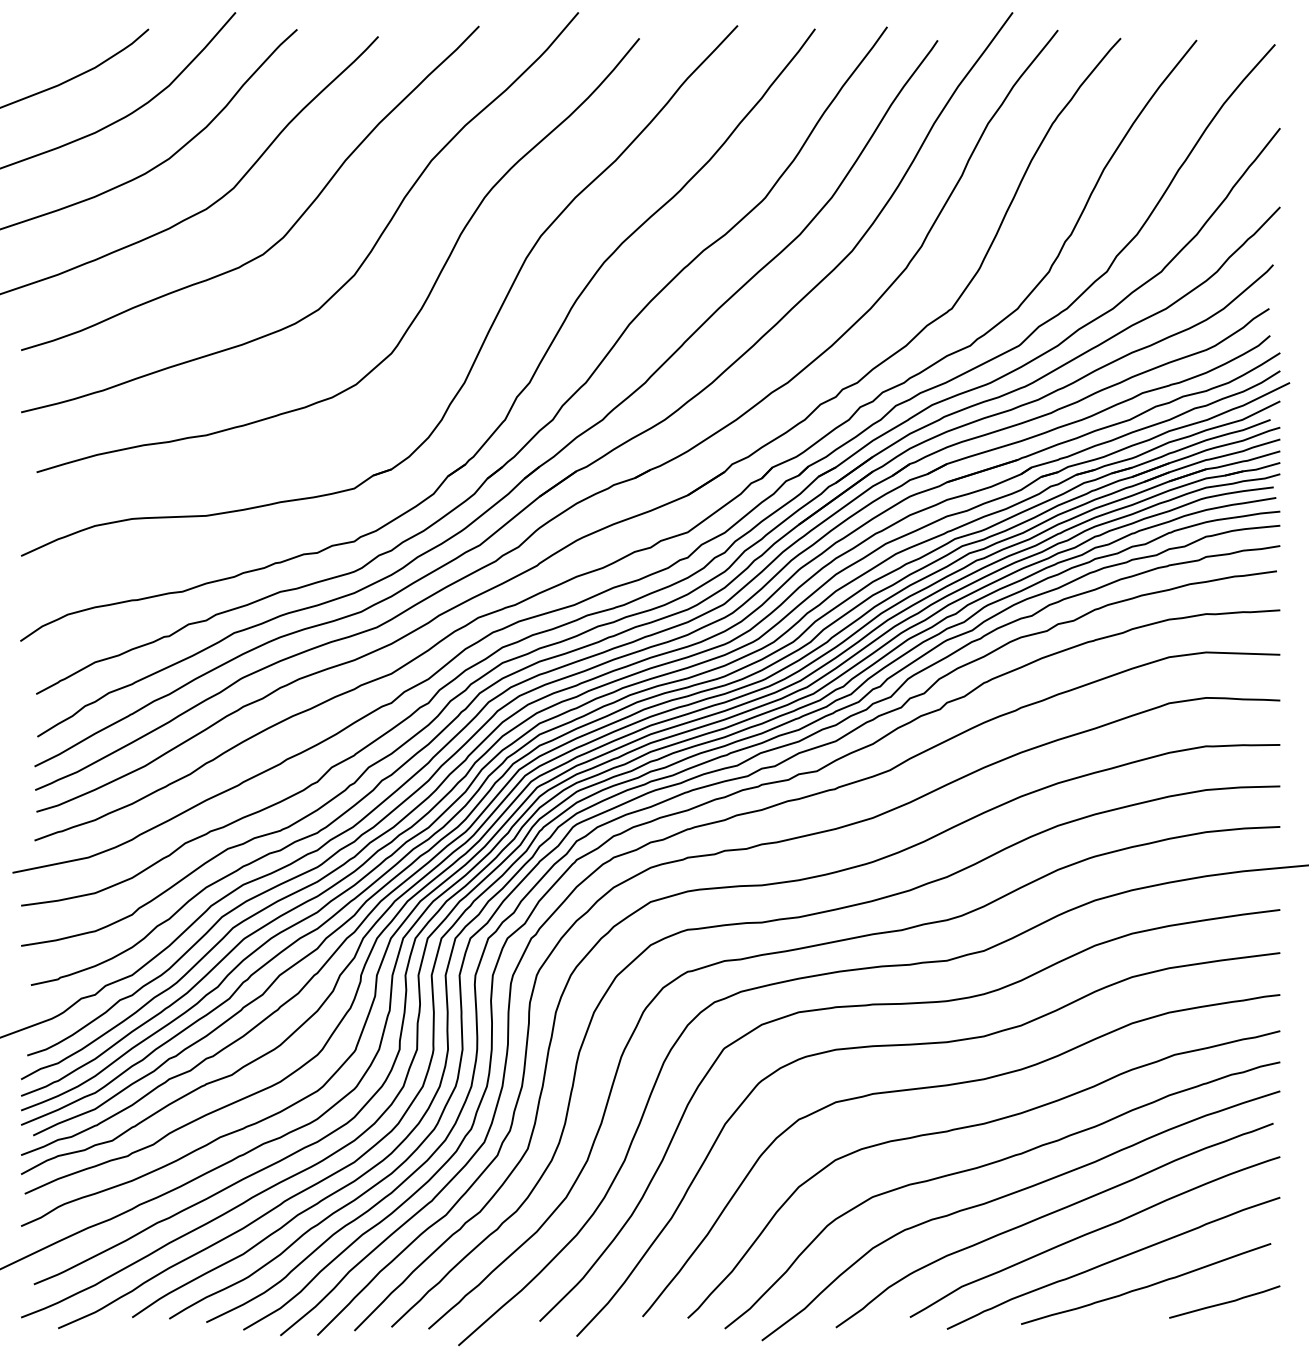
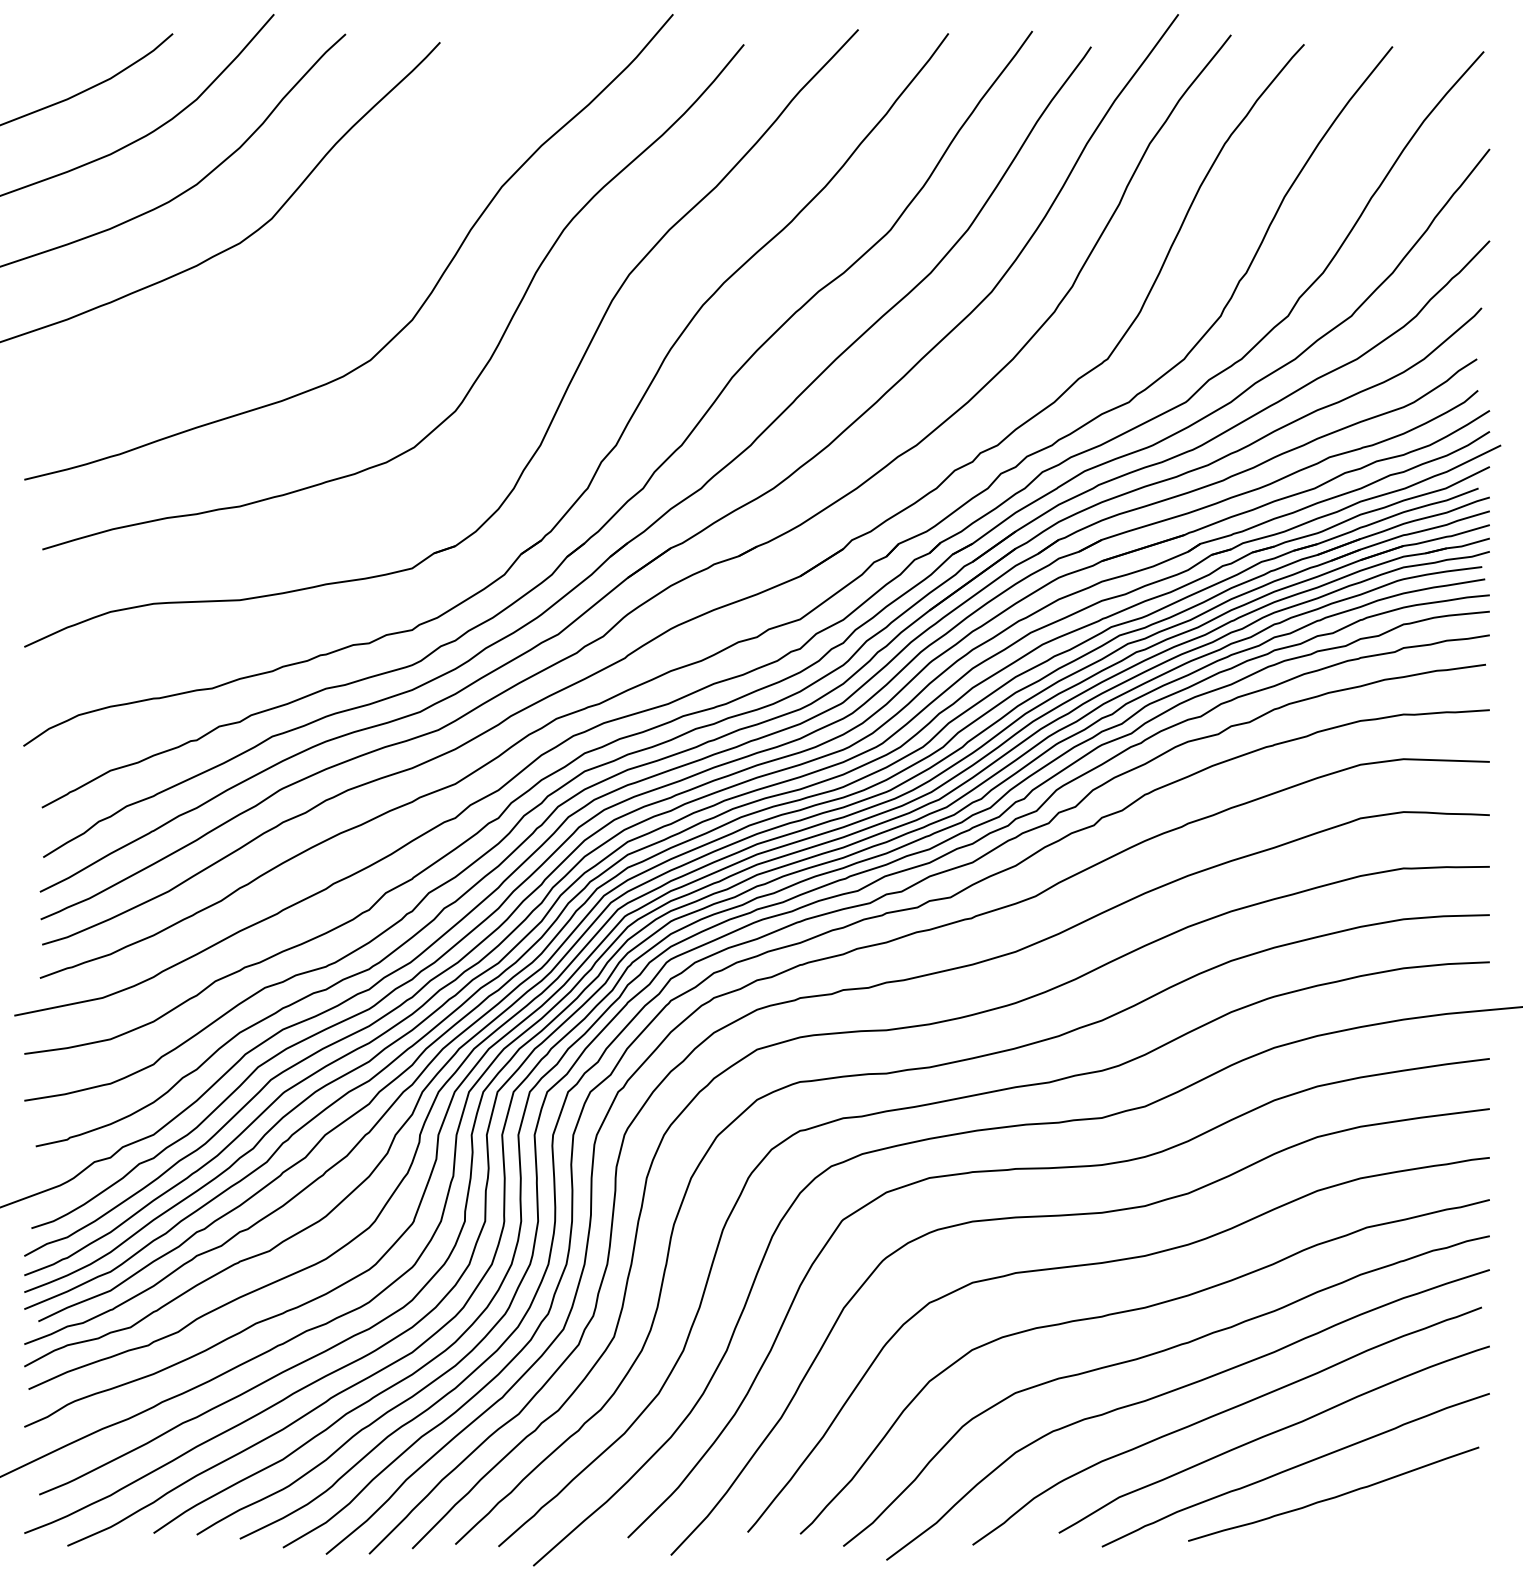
curve: (292, 224) -> (340, 261), removed
curve: (1224, 1302) -> (1424, 1515), removed

